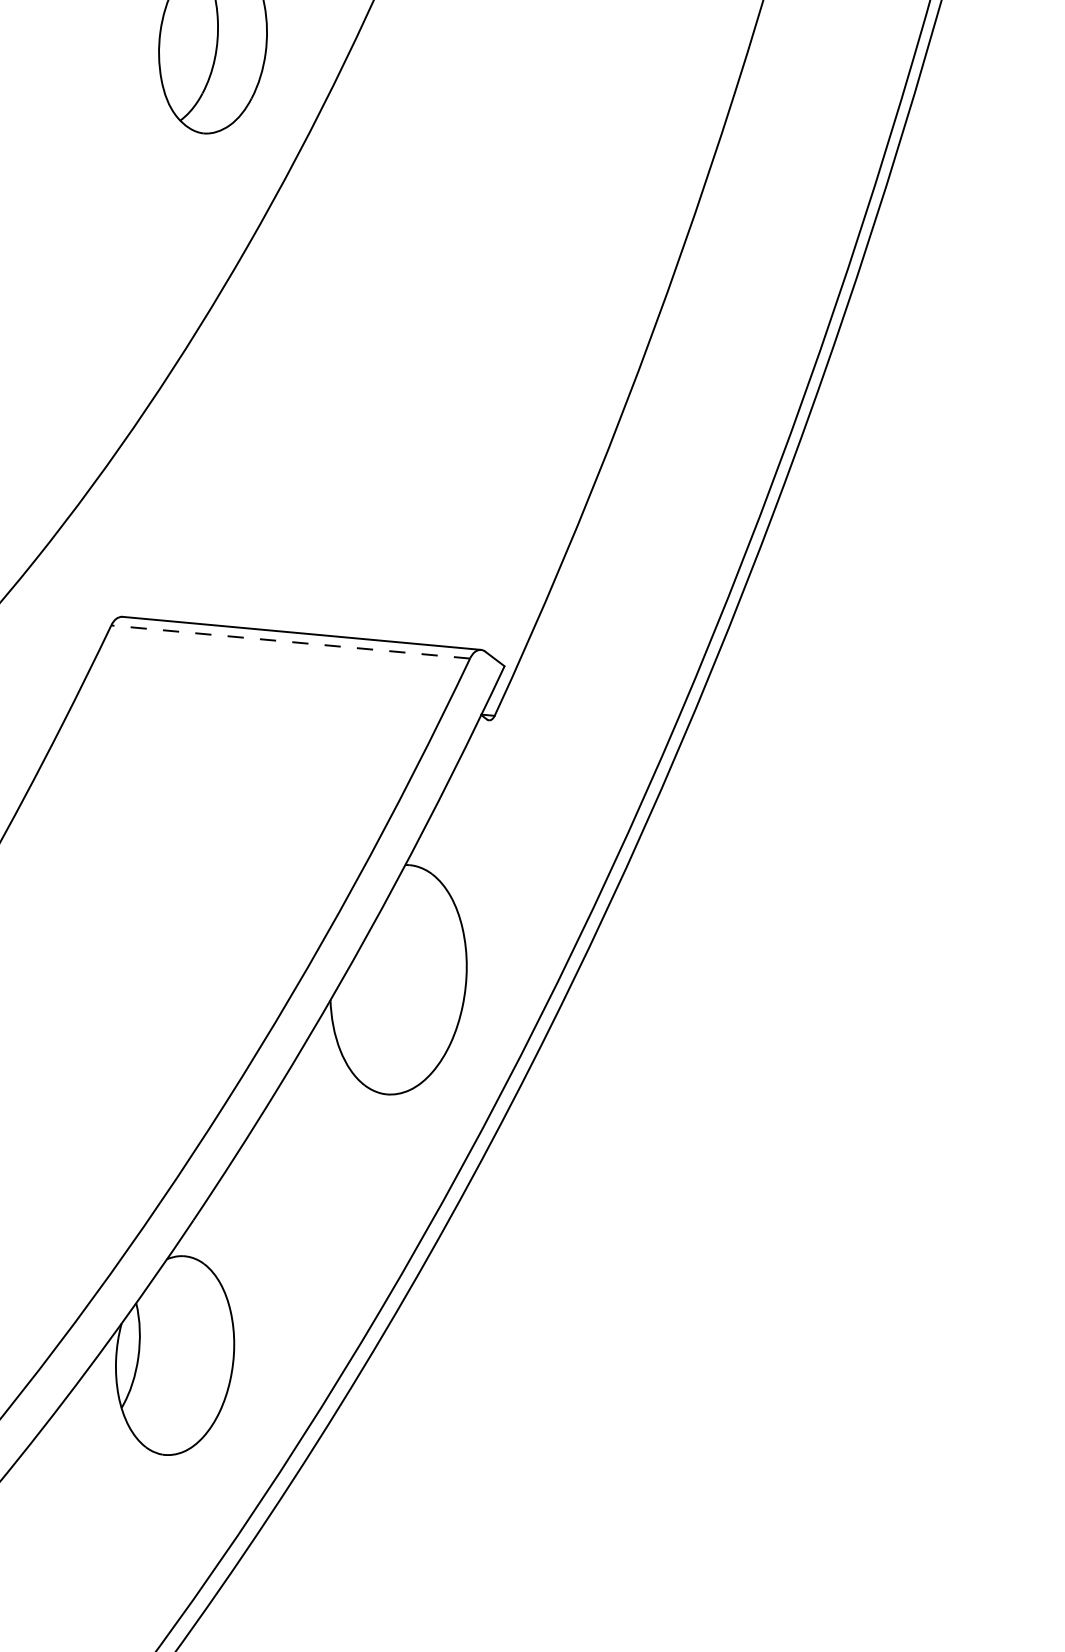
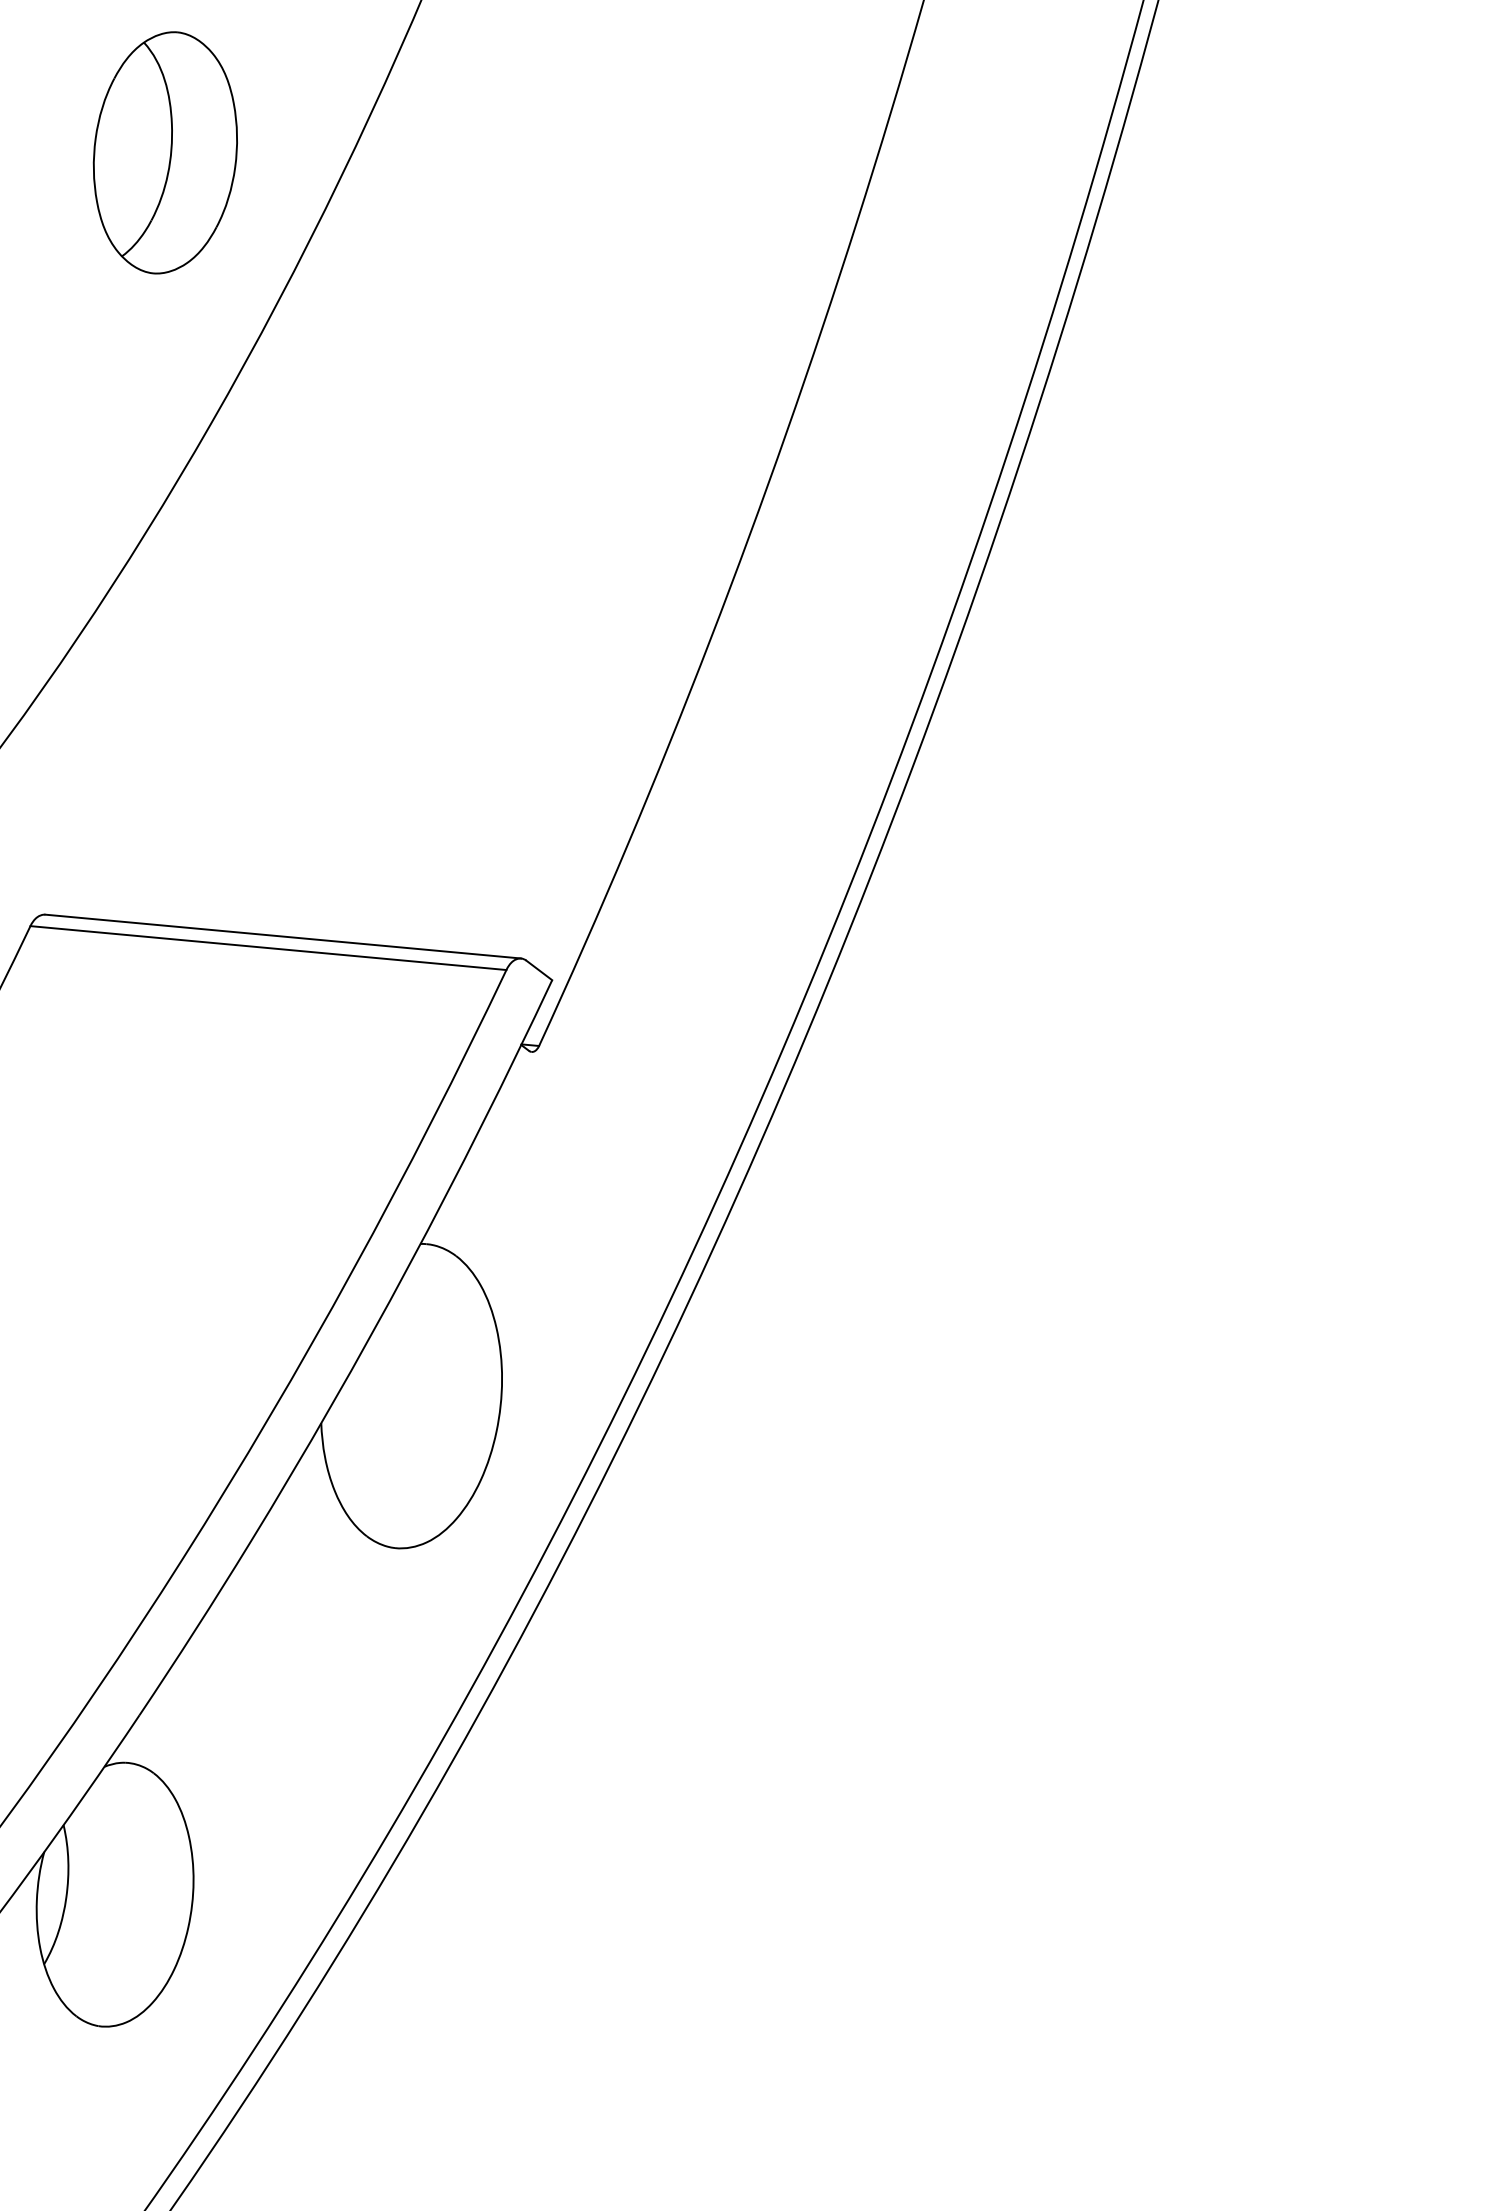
line: (290, 642) -> (268, 948), dashed -> solid

